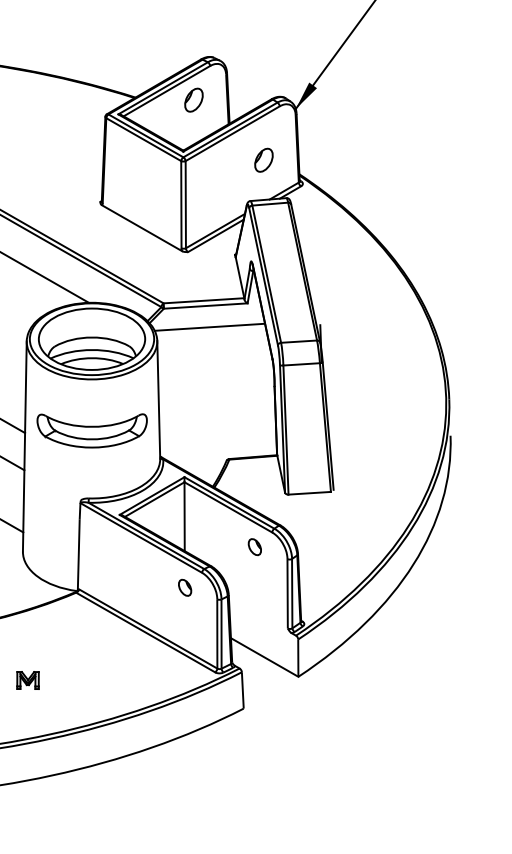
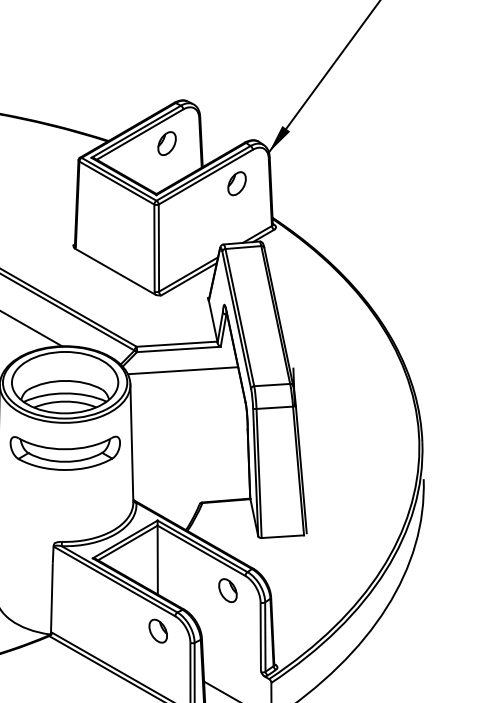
part: (263, 159) -> (236, 182), moved
part: (91, 430) -> (64, 452), moved
part: (254, 546) -> (227, 589), size x1.43
part: (184, 587) -> (157, 630), size x1.43

